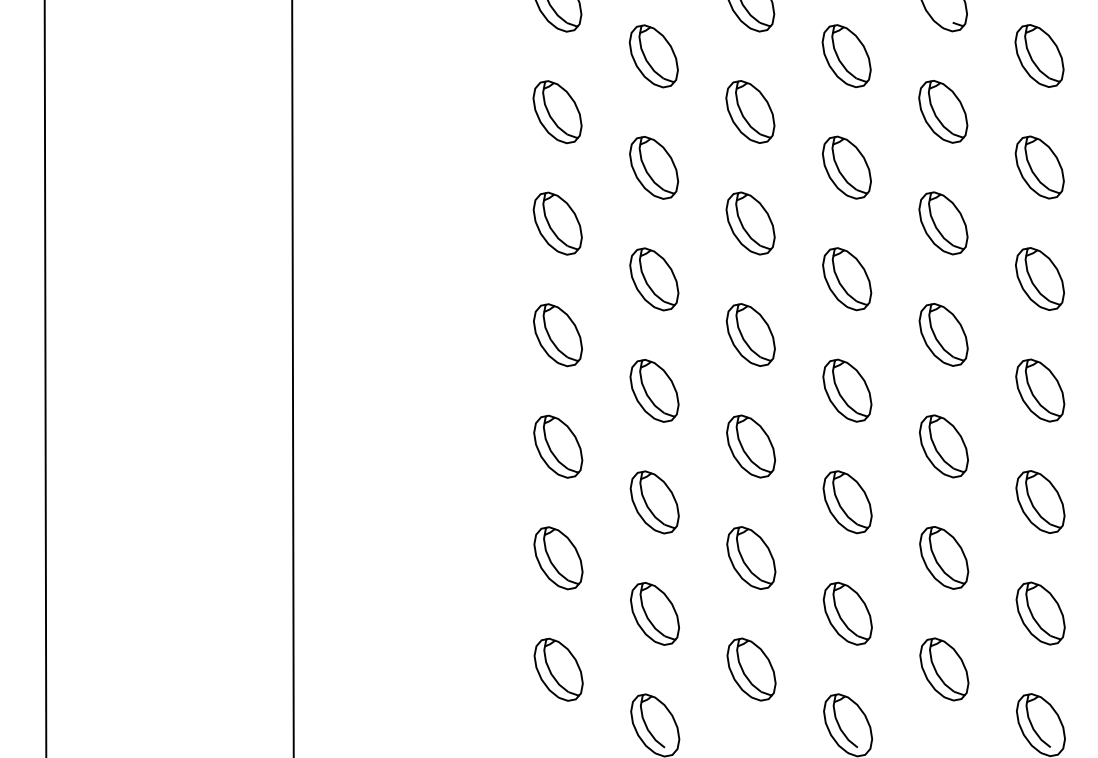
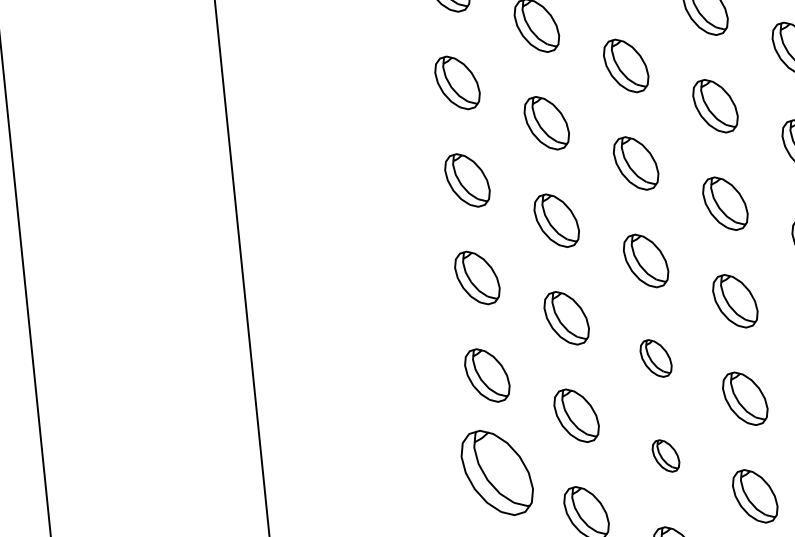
part: (751, 446) -> (656, 358), size x0.7
part: (751, 557) -> (666, 455), size x0.6
part: (558, 558) -> (497, 473), size x1.6

